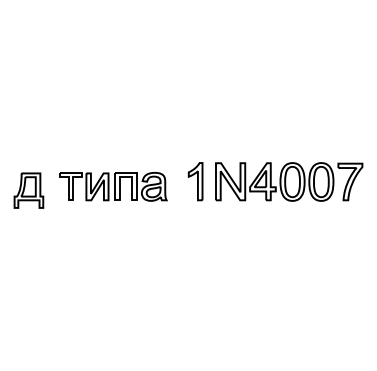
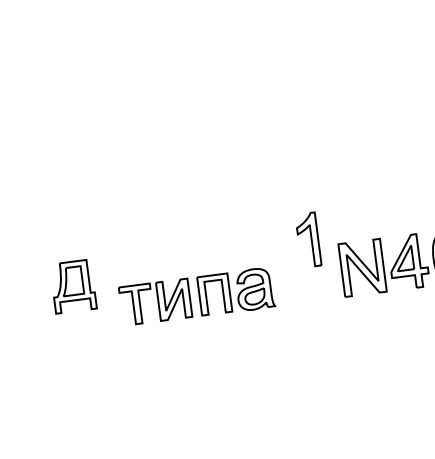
part: (195, 181) -> (308, 239), moved
part: (28, 190) -> (72, 286), moved

